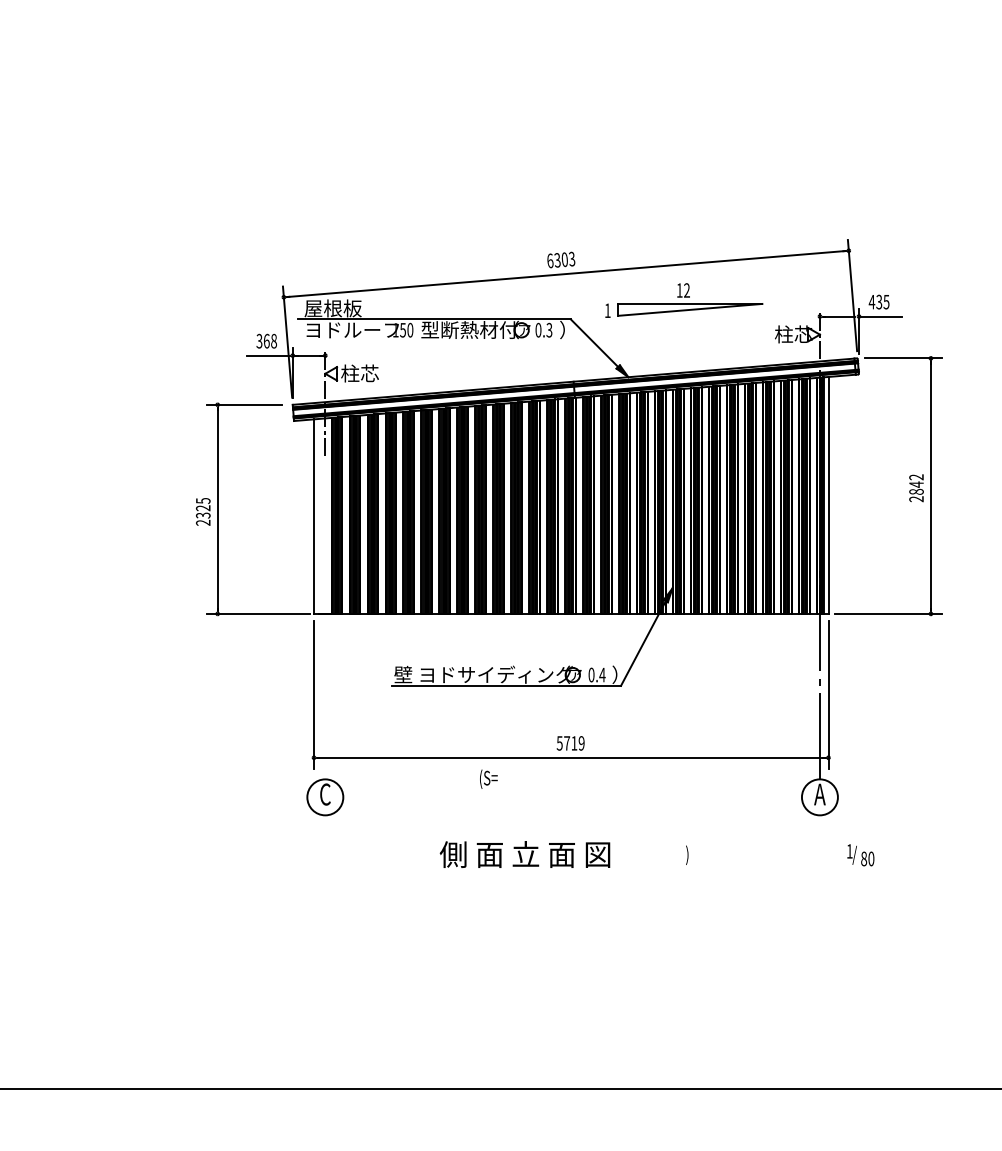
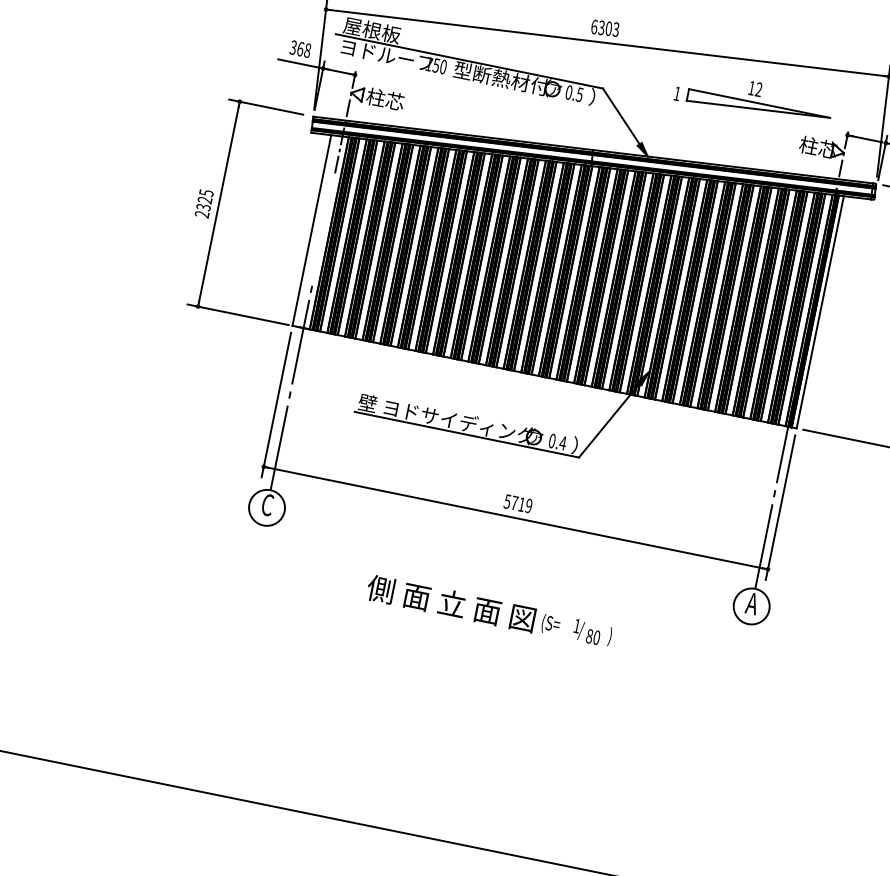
part: (684, 300) -> (754, 98), moved
text: (549, 329) -> (579, 94), 0.3 -> 0.5
line: (325, 673) -> (291, 386), added
text: (488, 778) -> (550, 623), moved
text: (860, 855) -> (586, 632), moved

